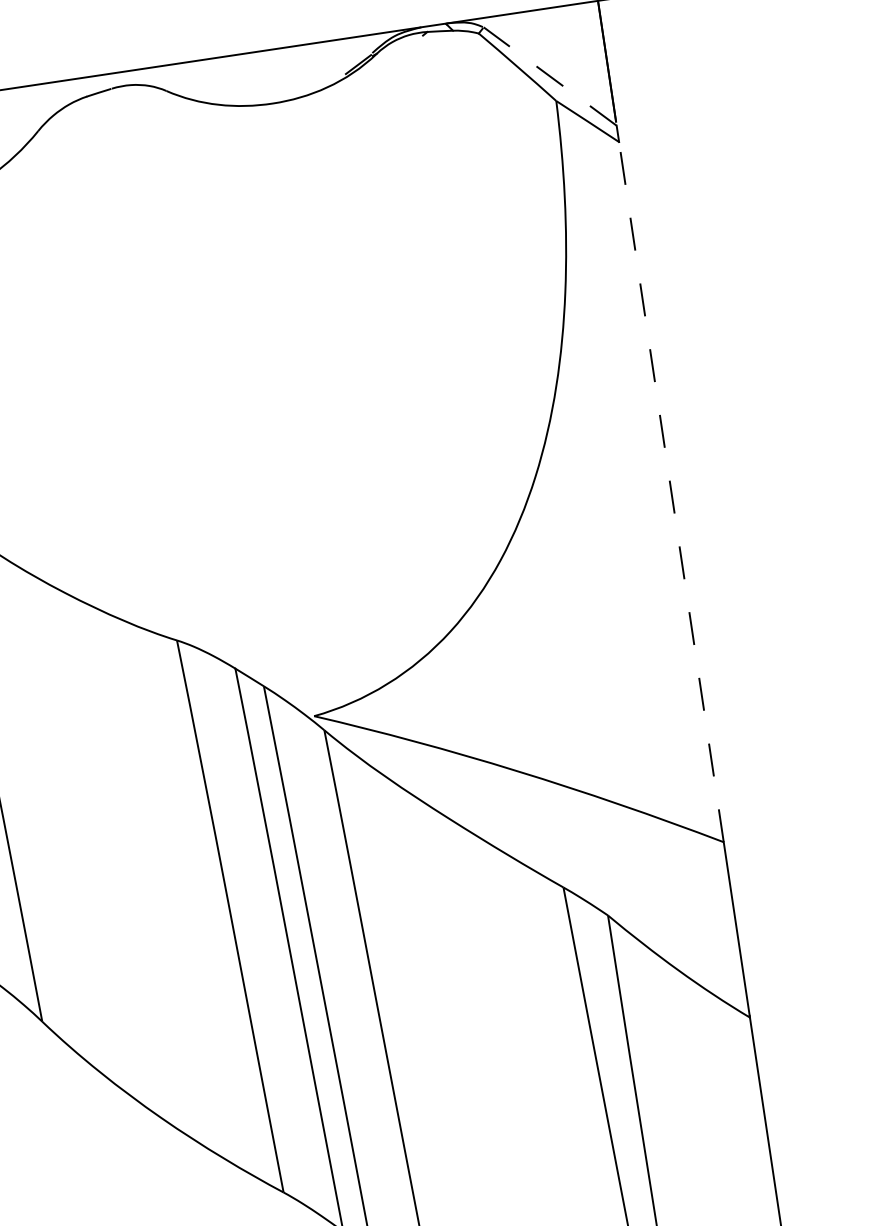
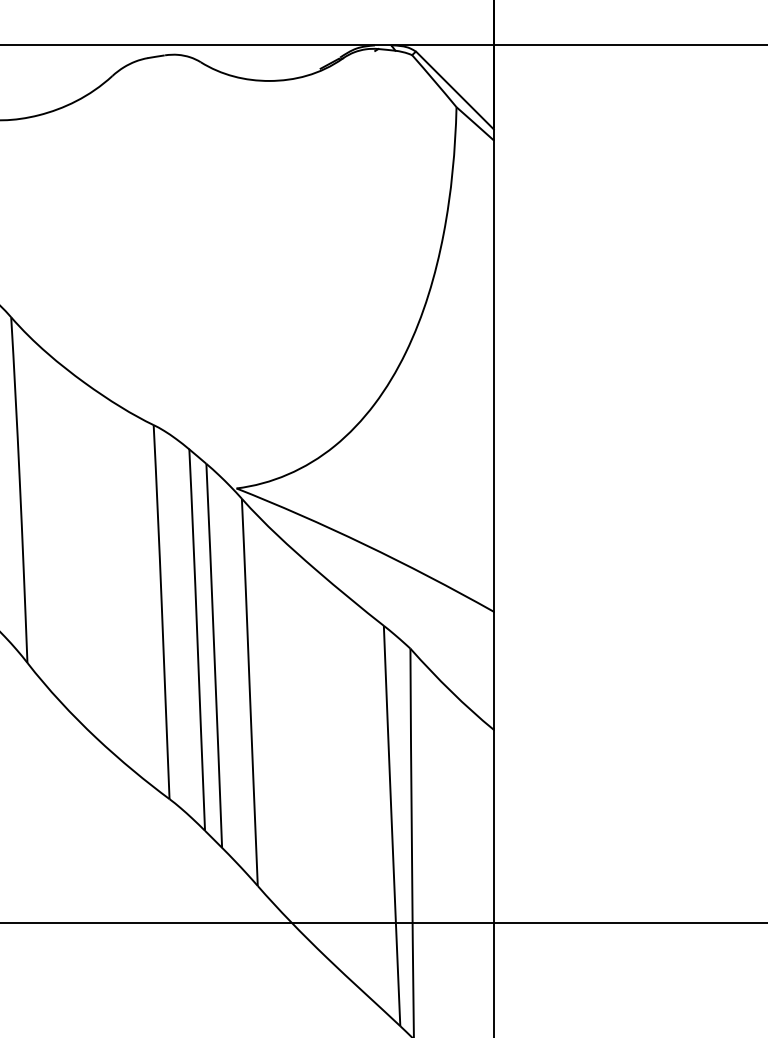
line: (549, 76) -> (454, 90), dashed -> solid
line: (670, 492) -> (493, 376), dashed -> solid

